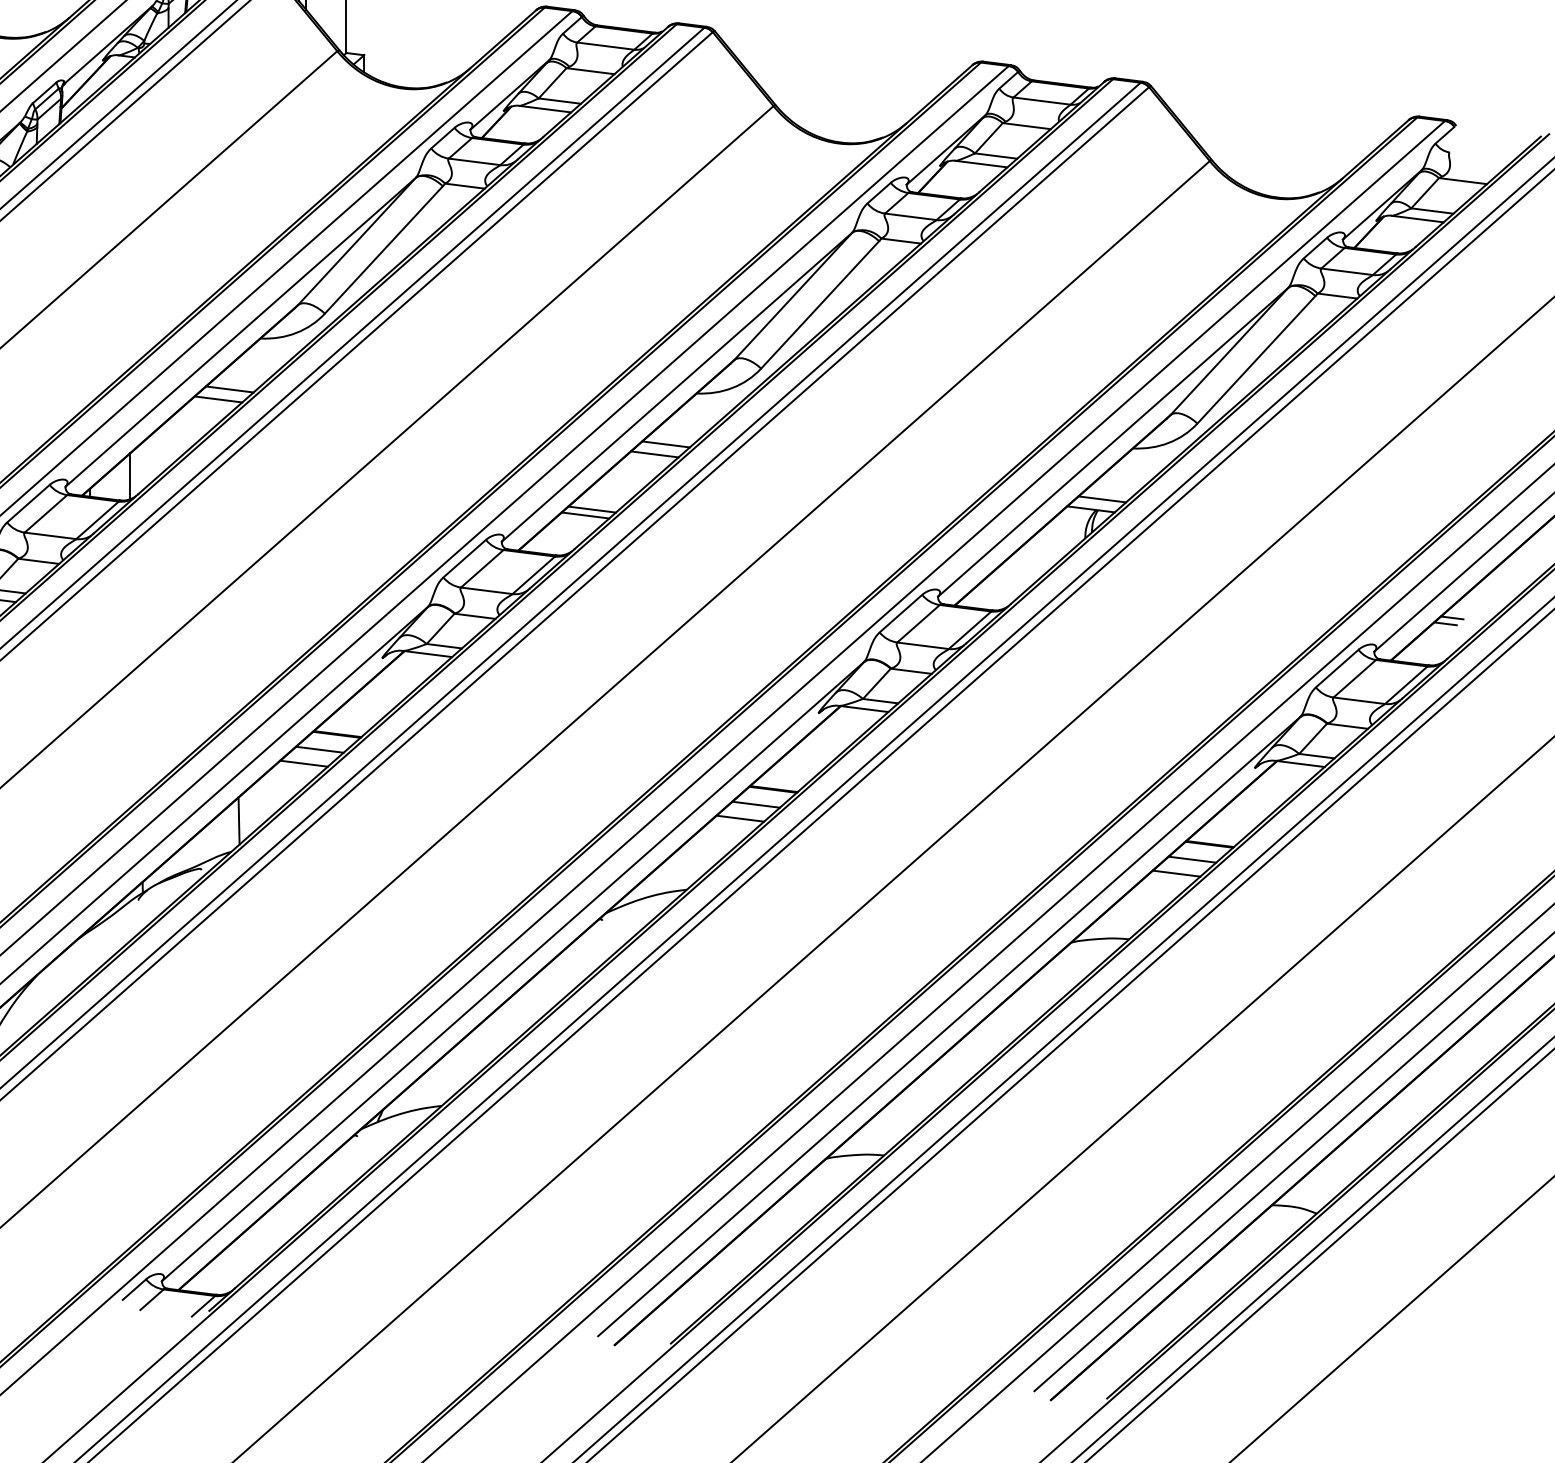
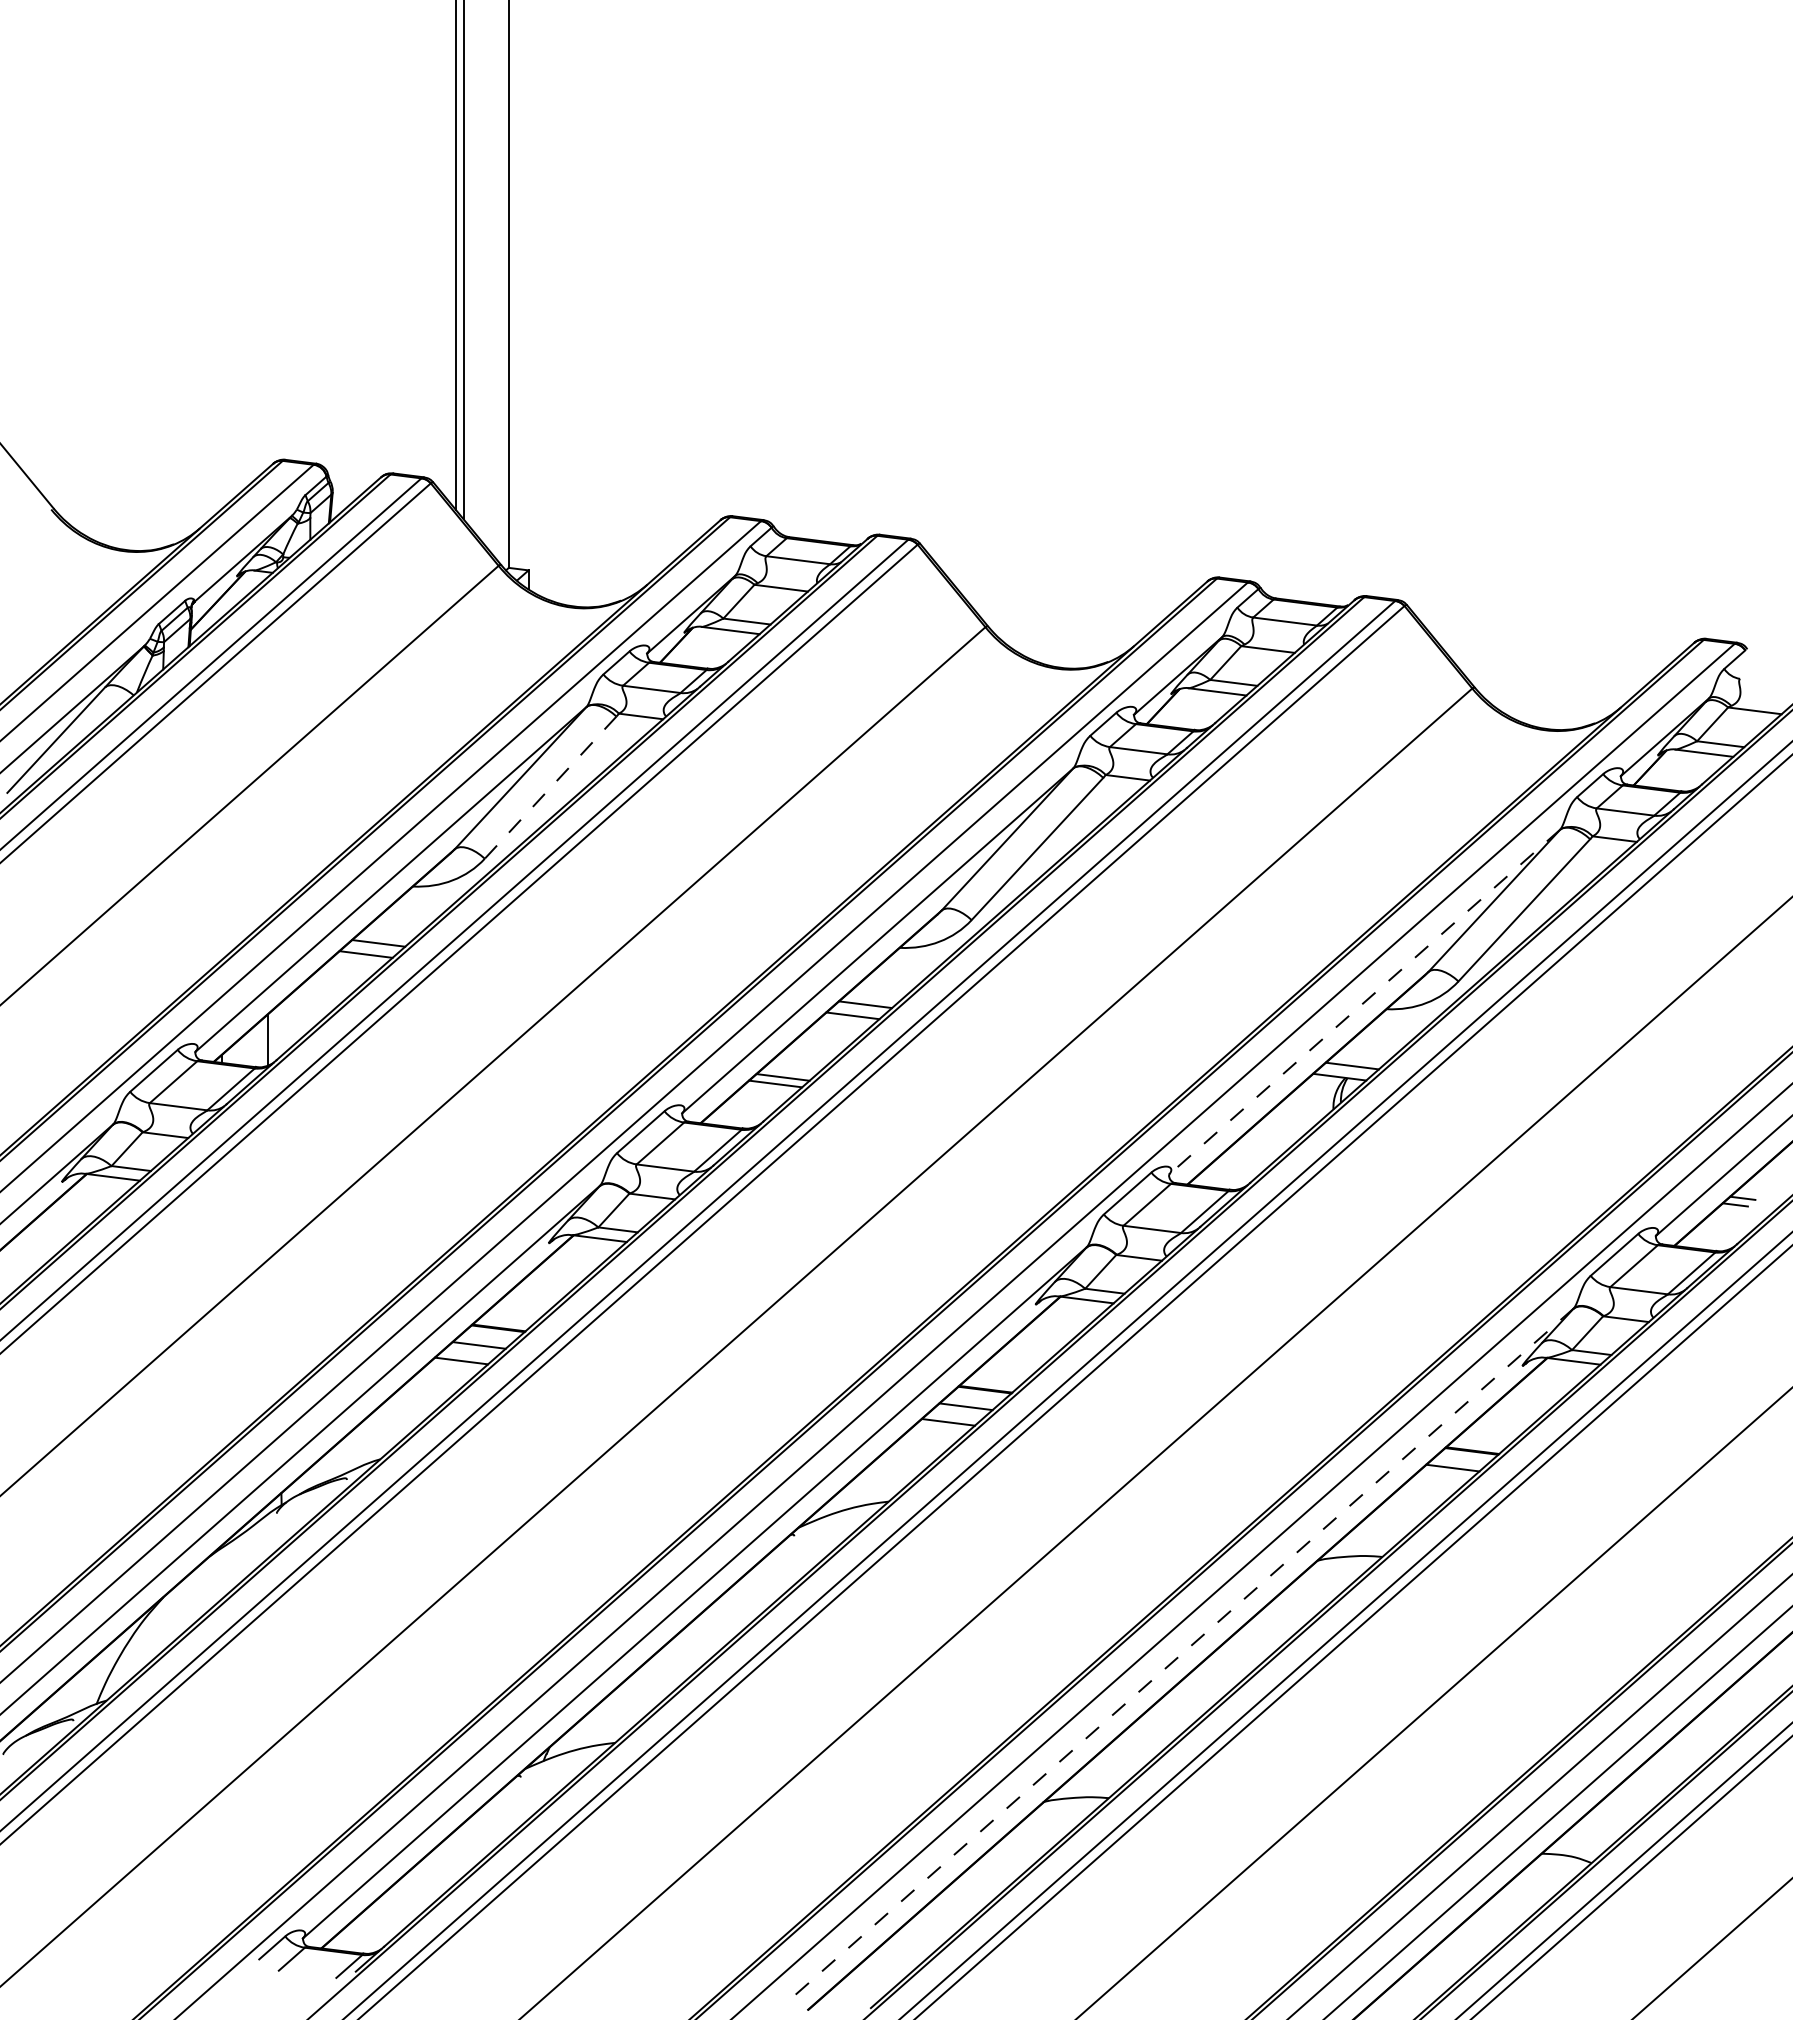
line: (383, 249) -> (550, 787), solid -> dashed
line: (1113, 442) -> (1364, 1002), solid -> dashed
line: (238, 820) -> (388, 1424), removed
line: (1175, 873) -> (1434, 1483), removed
line: (949, 1026) -> (1181, 1654), solid -> dashed

